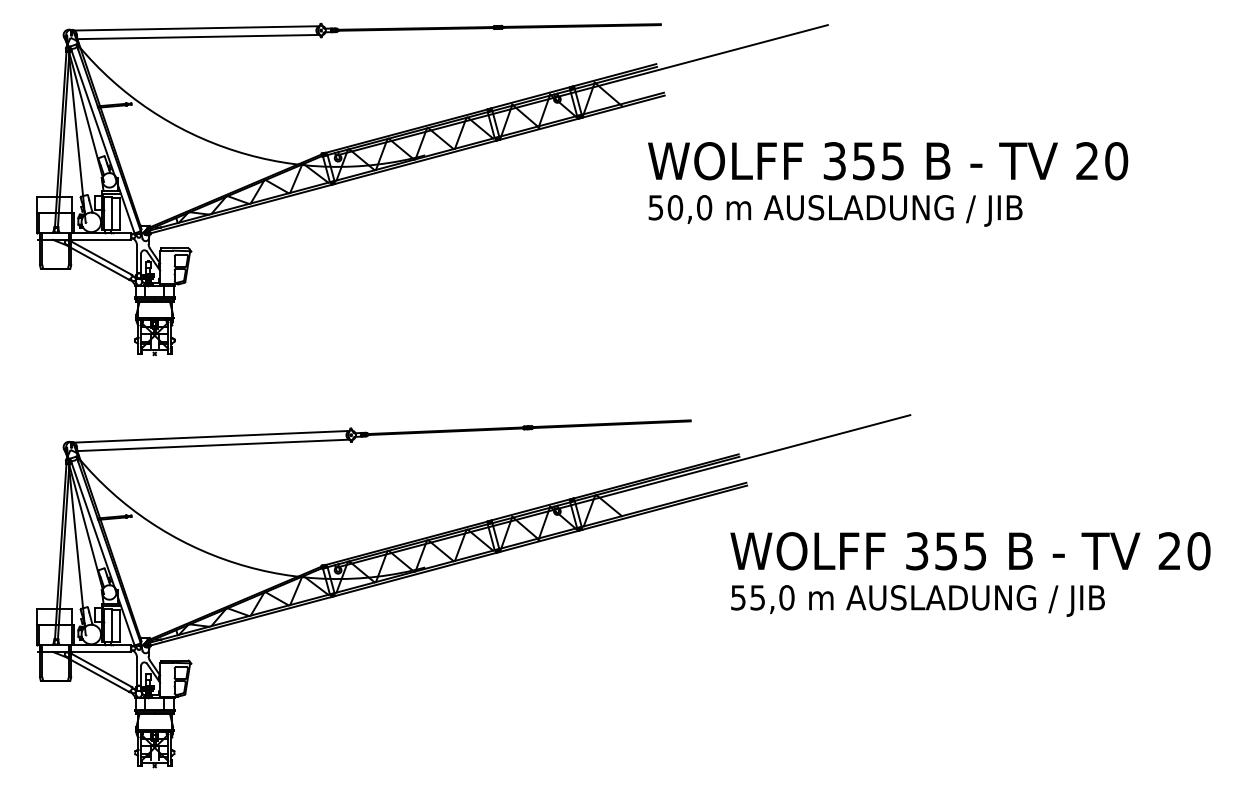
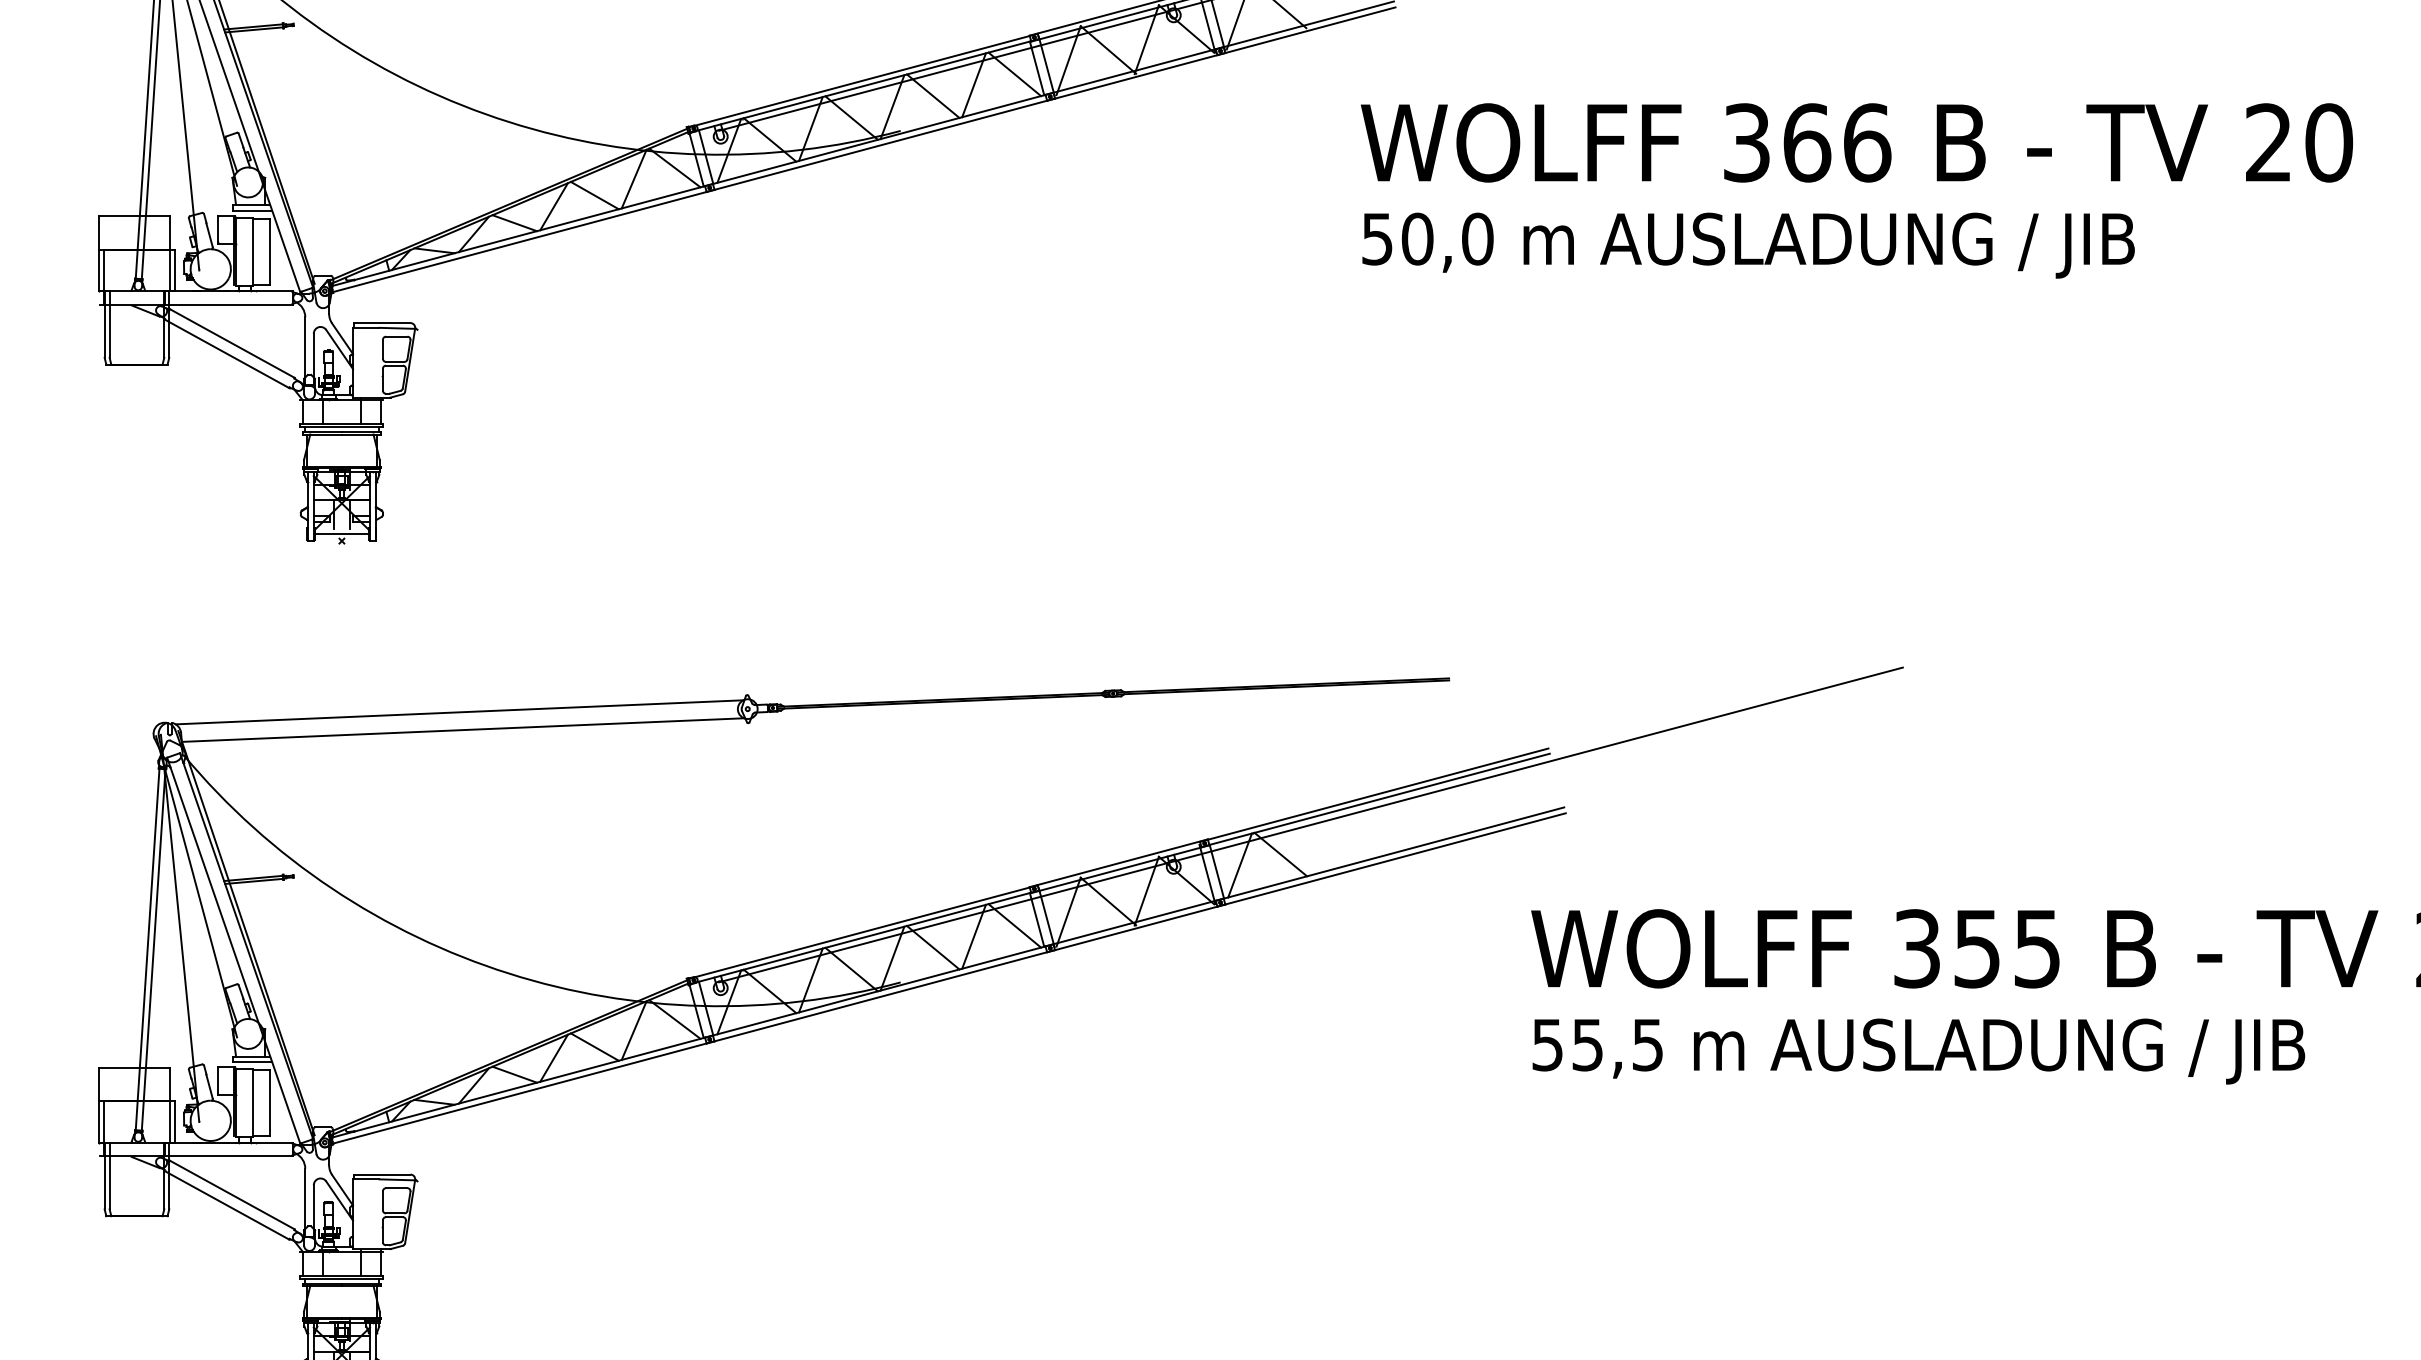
text: (878, 161) -> (1837, 143), 355 -> 366
text: (786, 597) -> (1647, 1044), 55,0 -> 55,5

